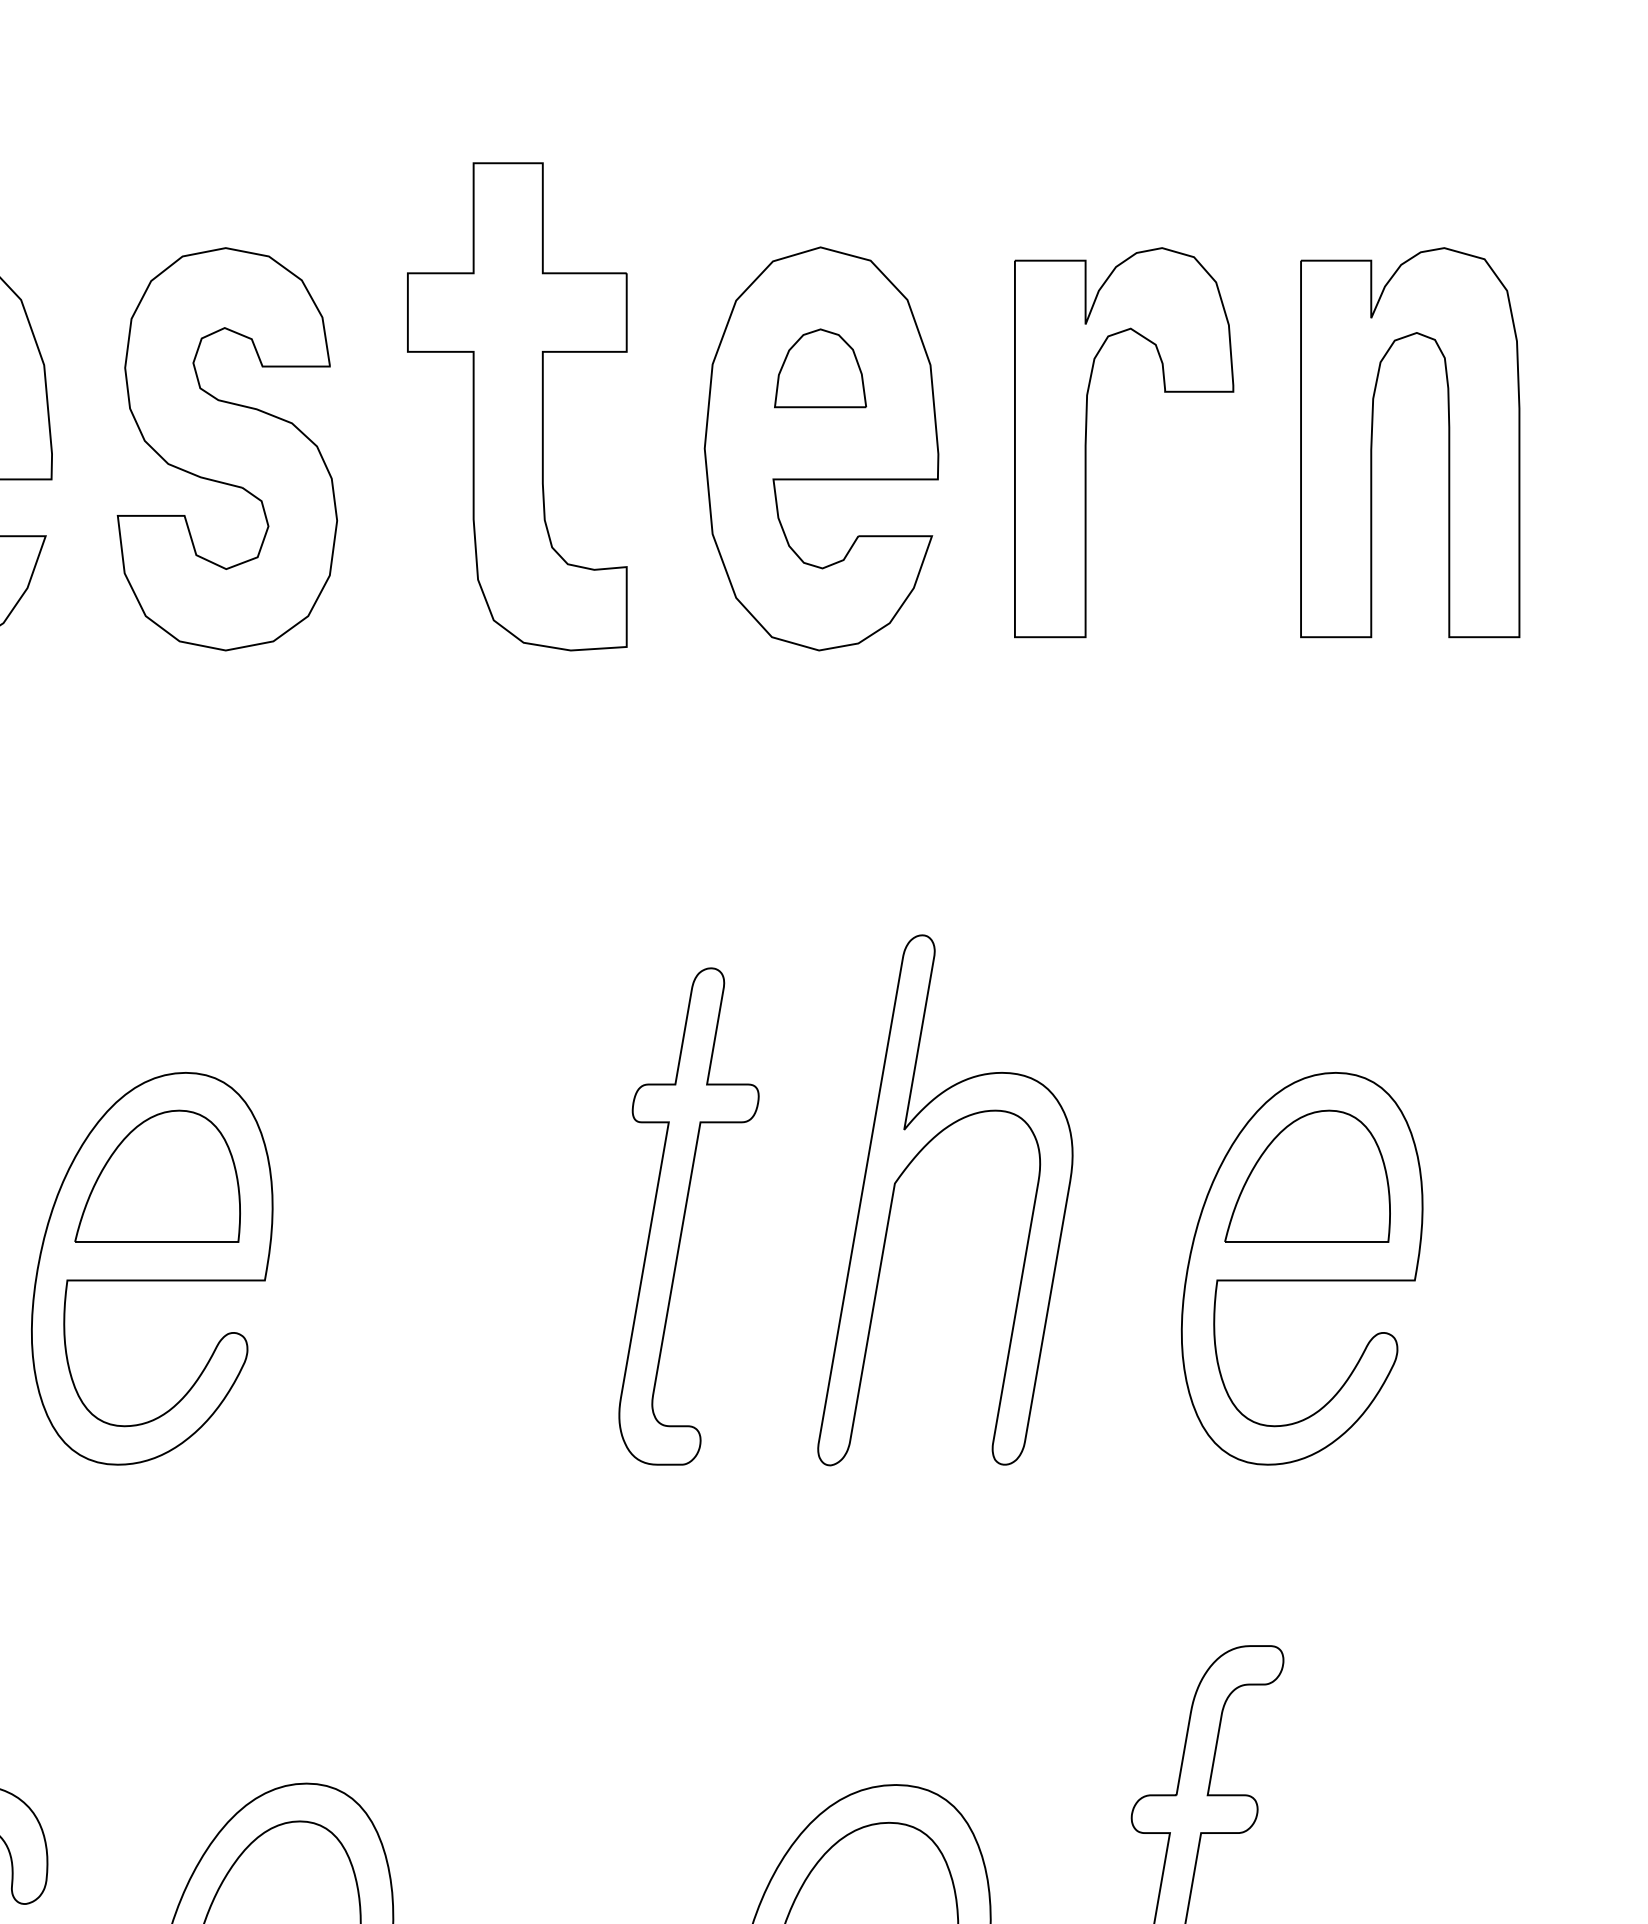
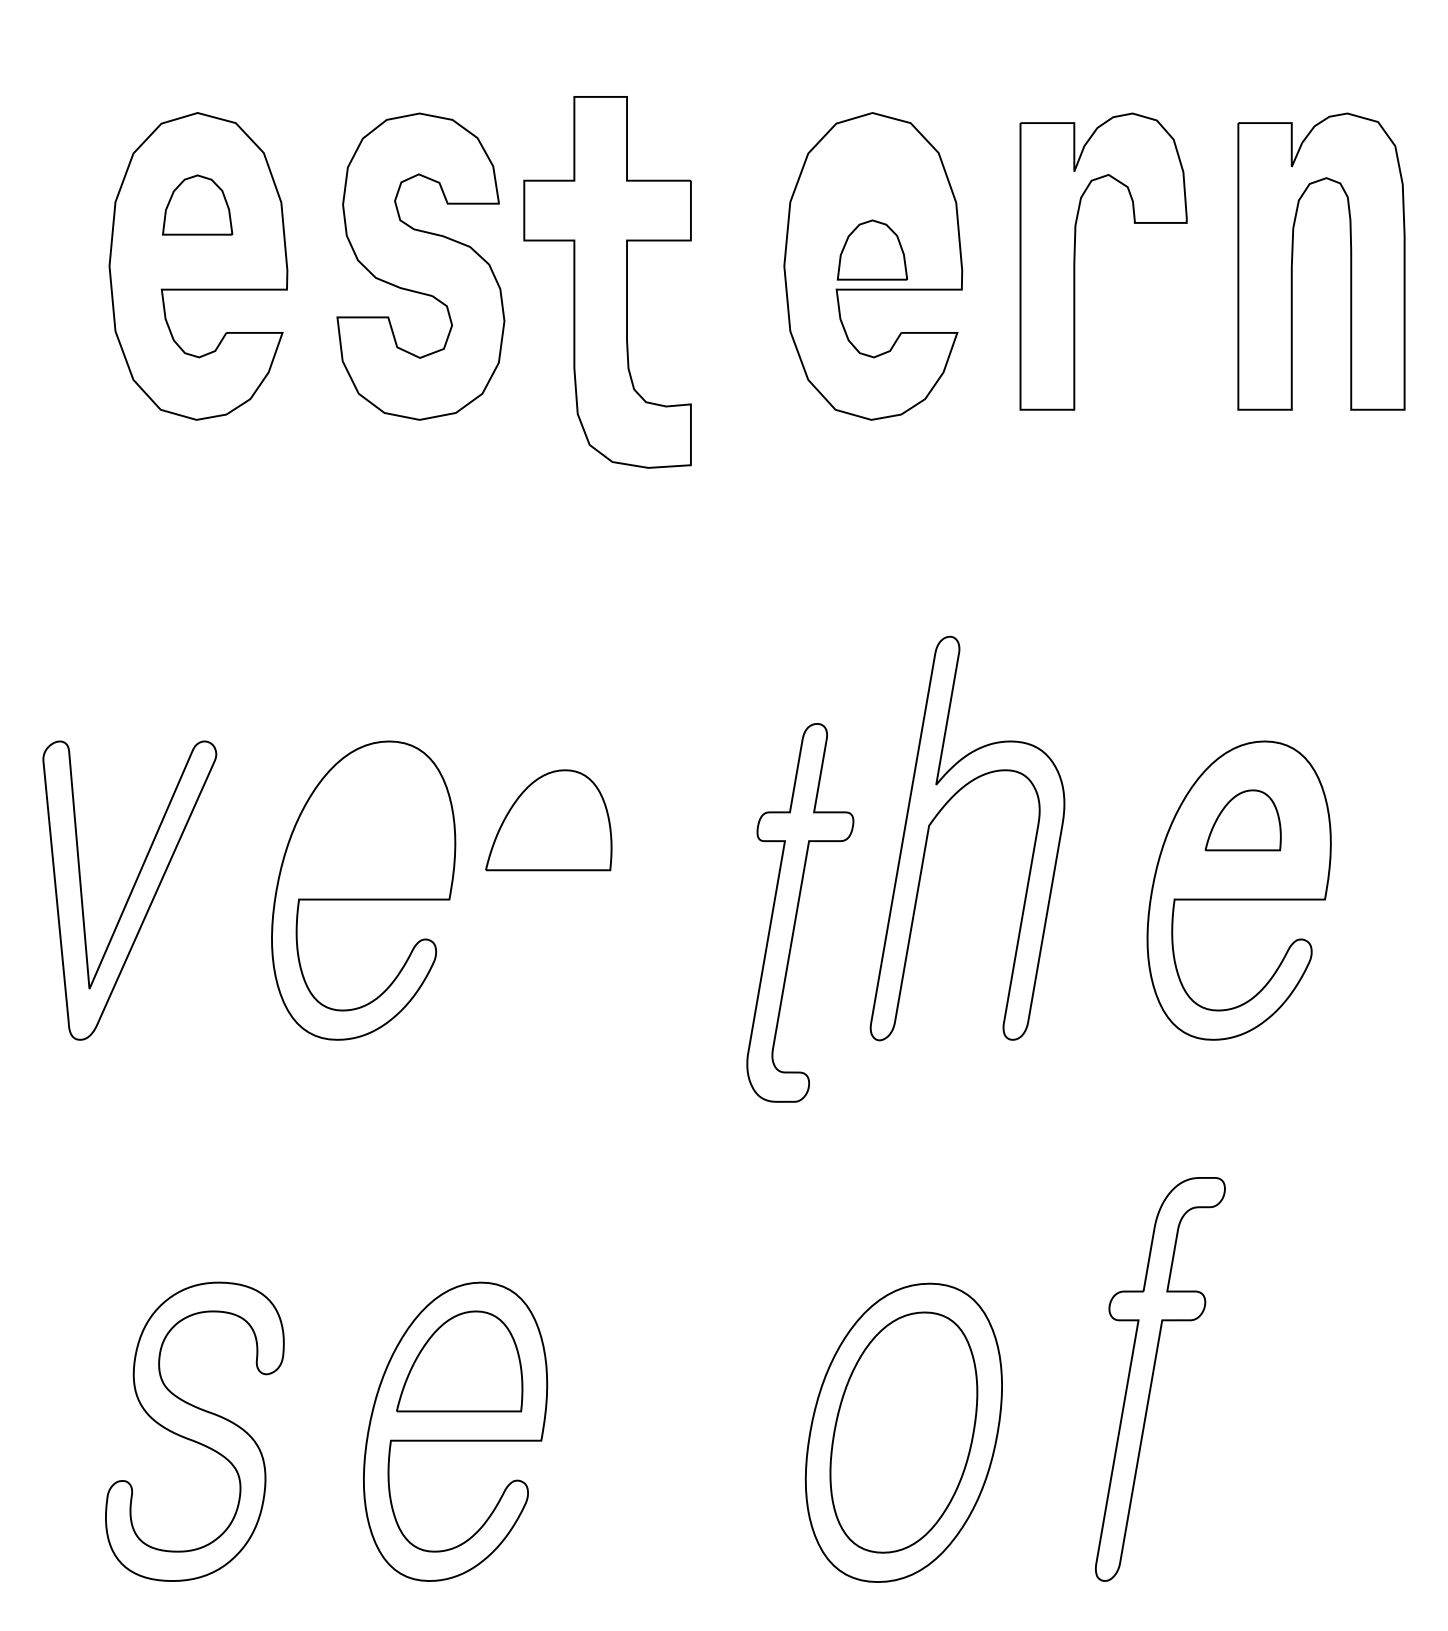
part: (820, 367) -> (872, 249), moved
part: (517, 406) -> (607, 282), moved
part: (157, 1176) -> (548, 820), moved
part: (1306, 1176) -> (1242, 820), size x0.6
part: (689, 1216) -> (800, 912), moved

